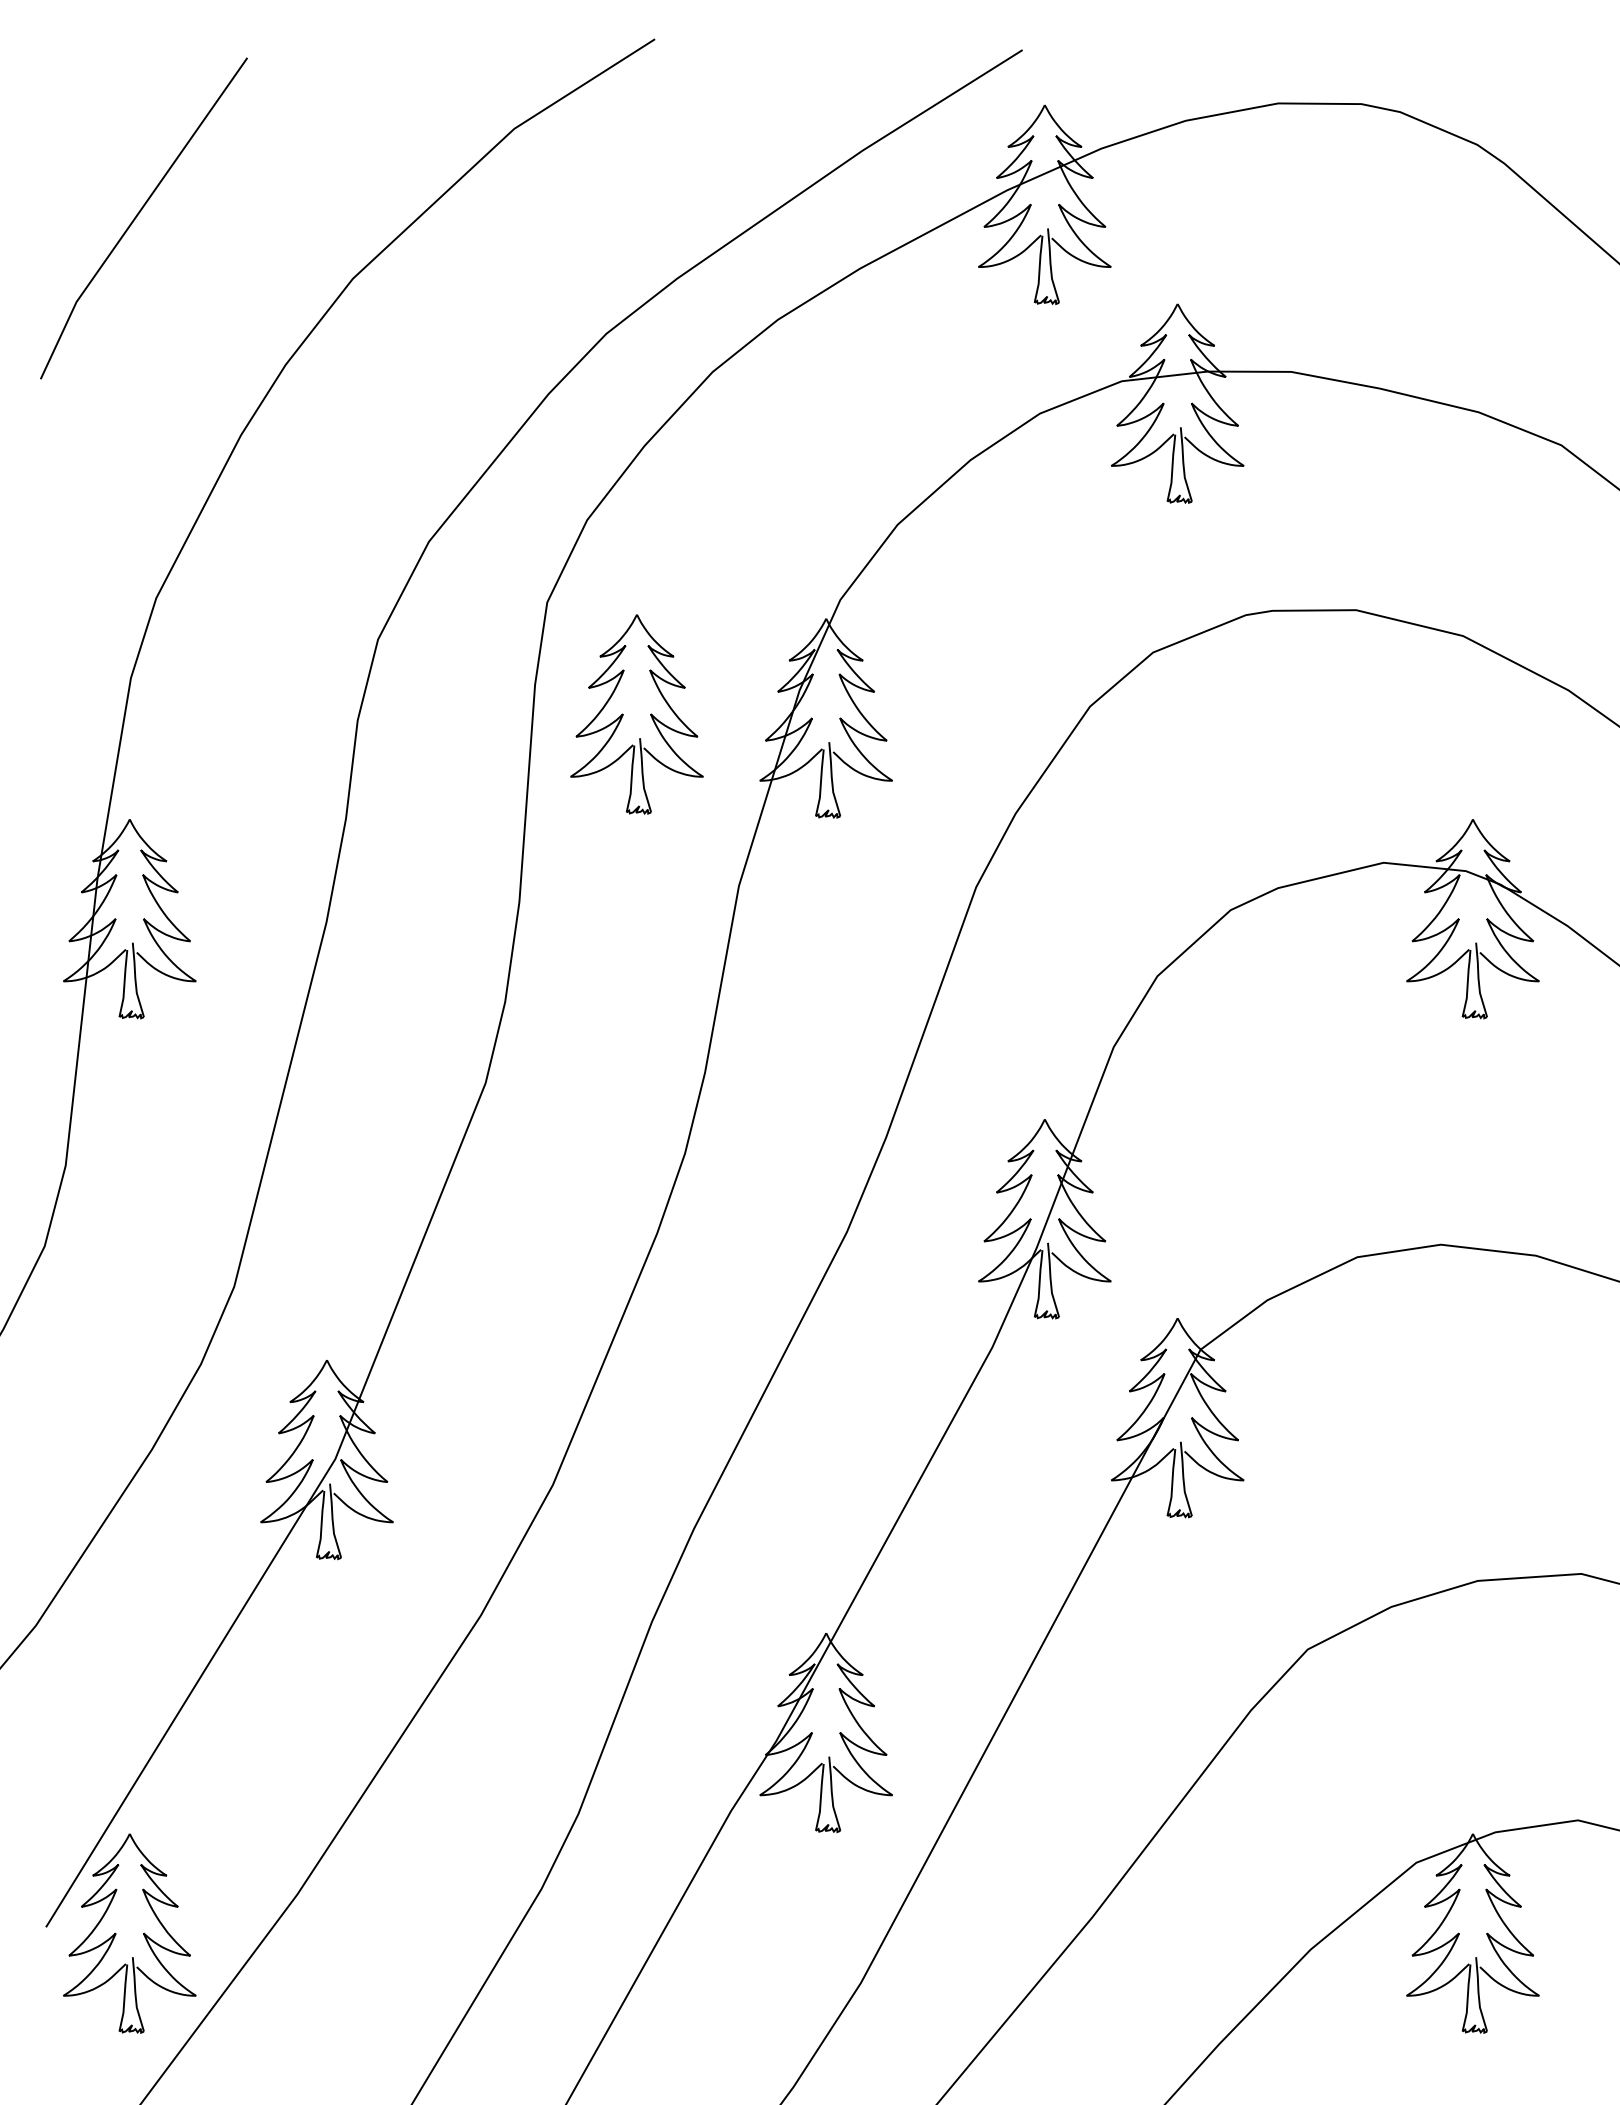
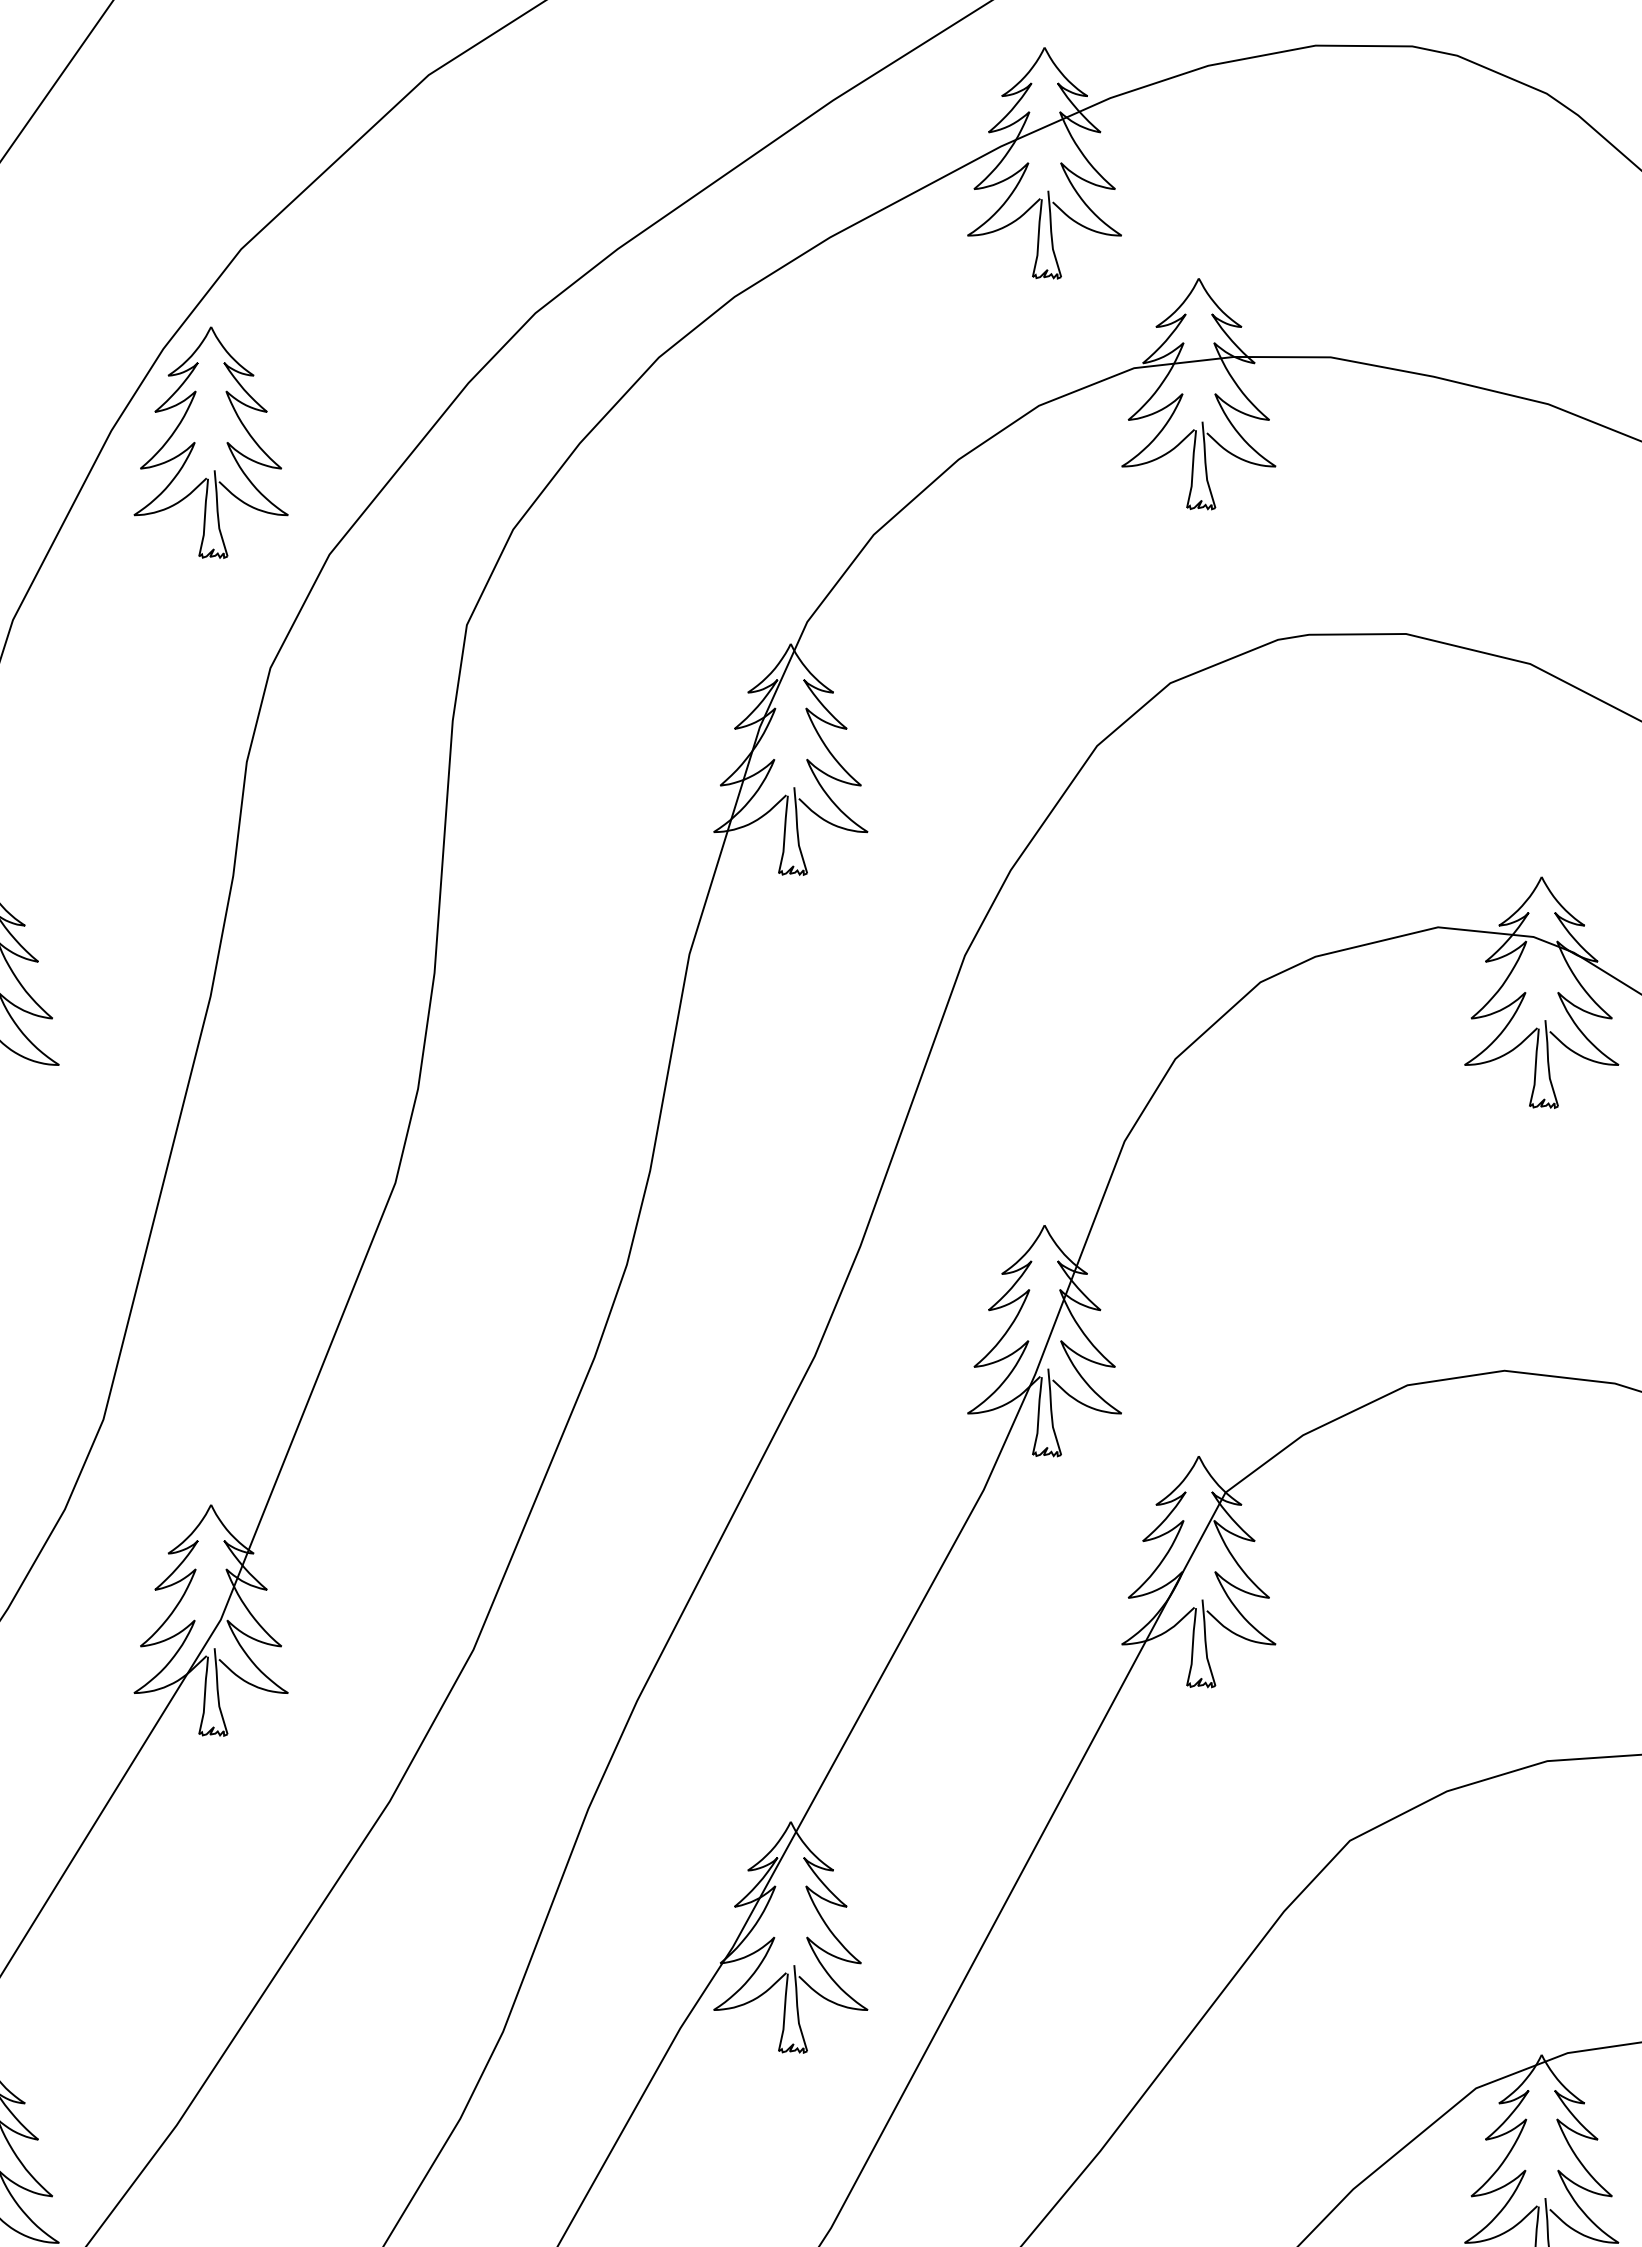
part: (623, 714) -> (195, 442), moved

